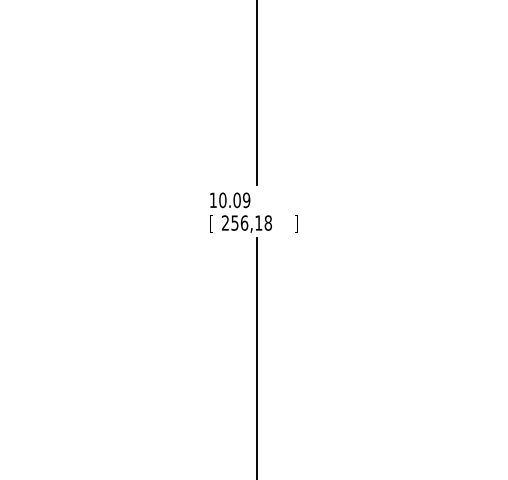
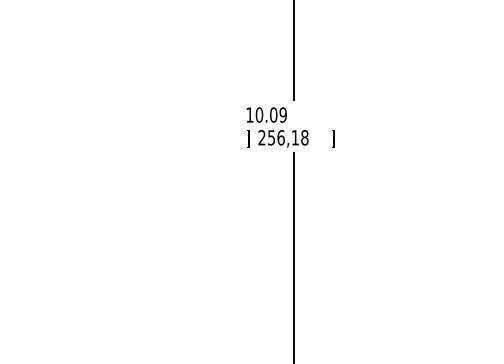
text: (211, 223) -> (248, 138), [ -> ]

